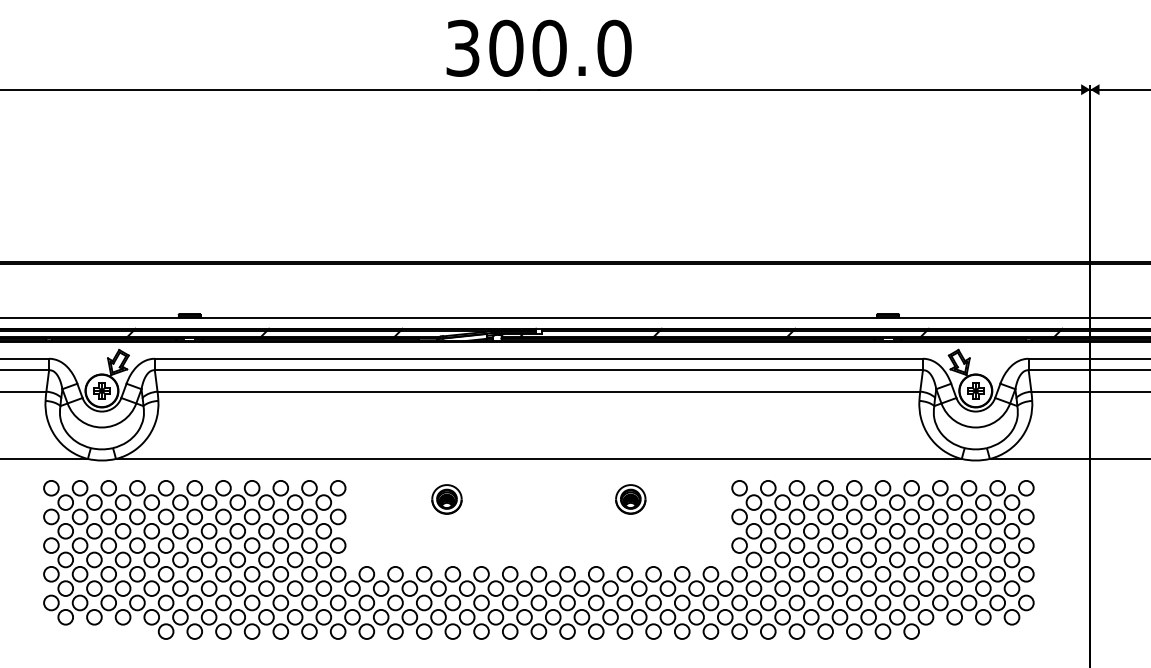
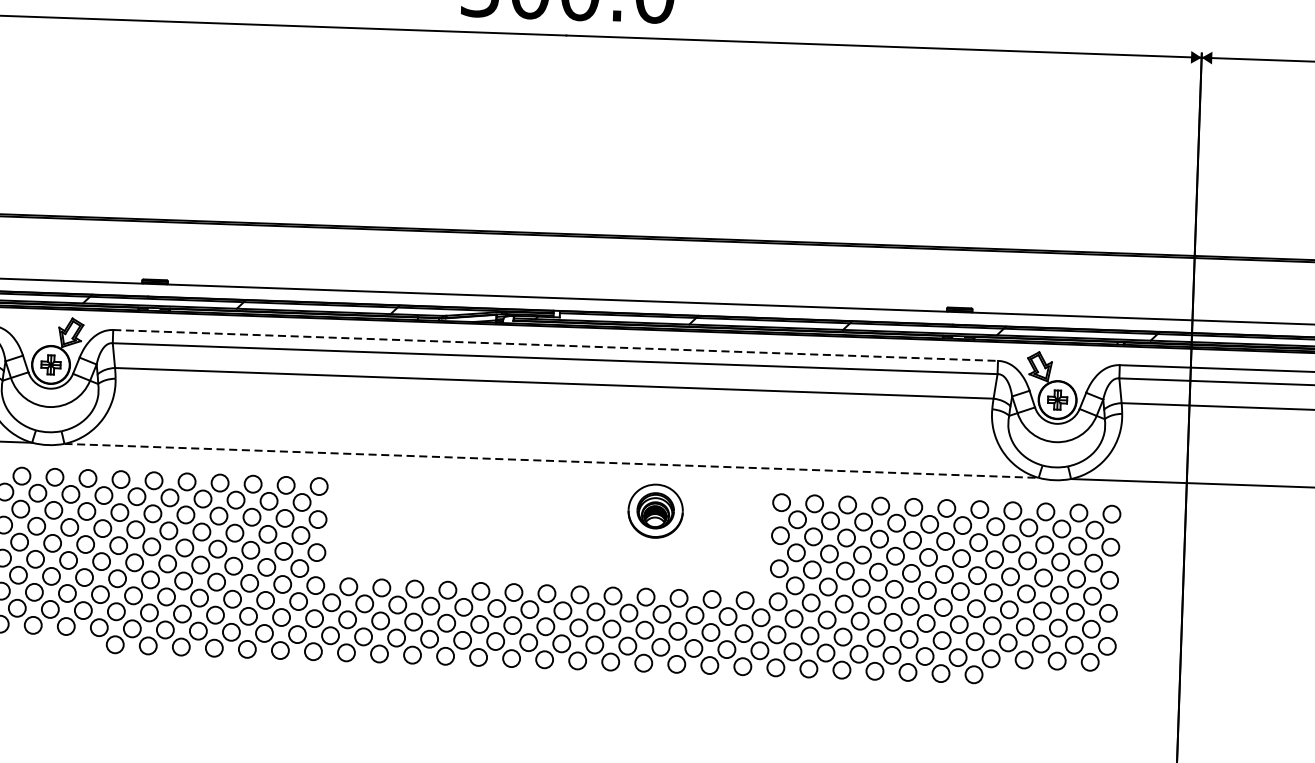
line: (539, 358) -> (556, 345), solid -> dashed
line: (538, 459) -> (551, 461), solid -> dashed
part: (446, 499) -> (443, 503), removed
part: (630, 499) -> (655, 511), size x1.6

